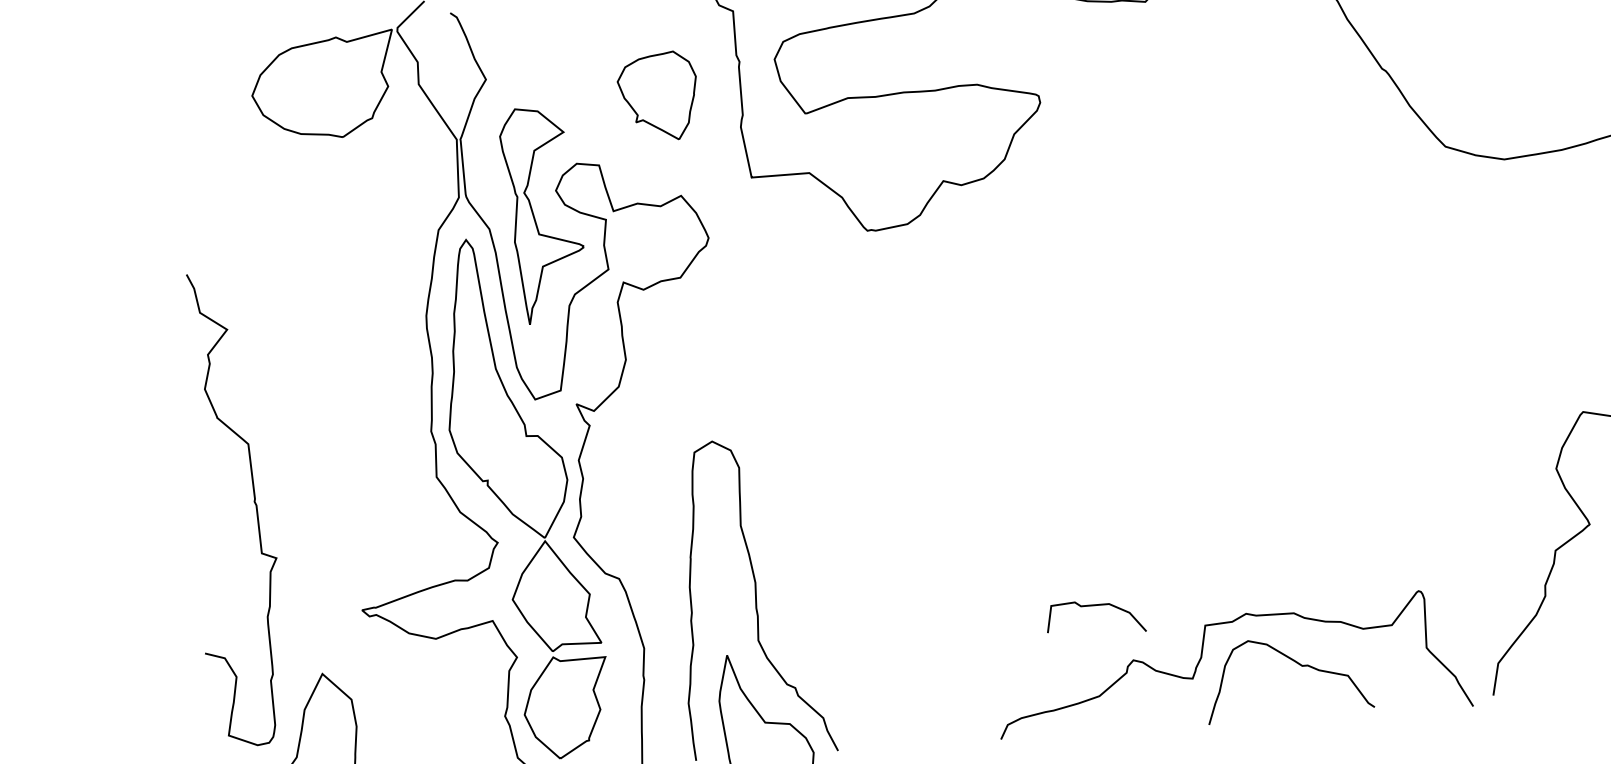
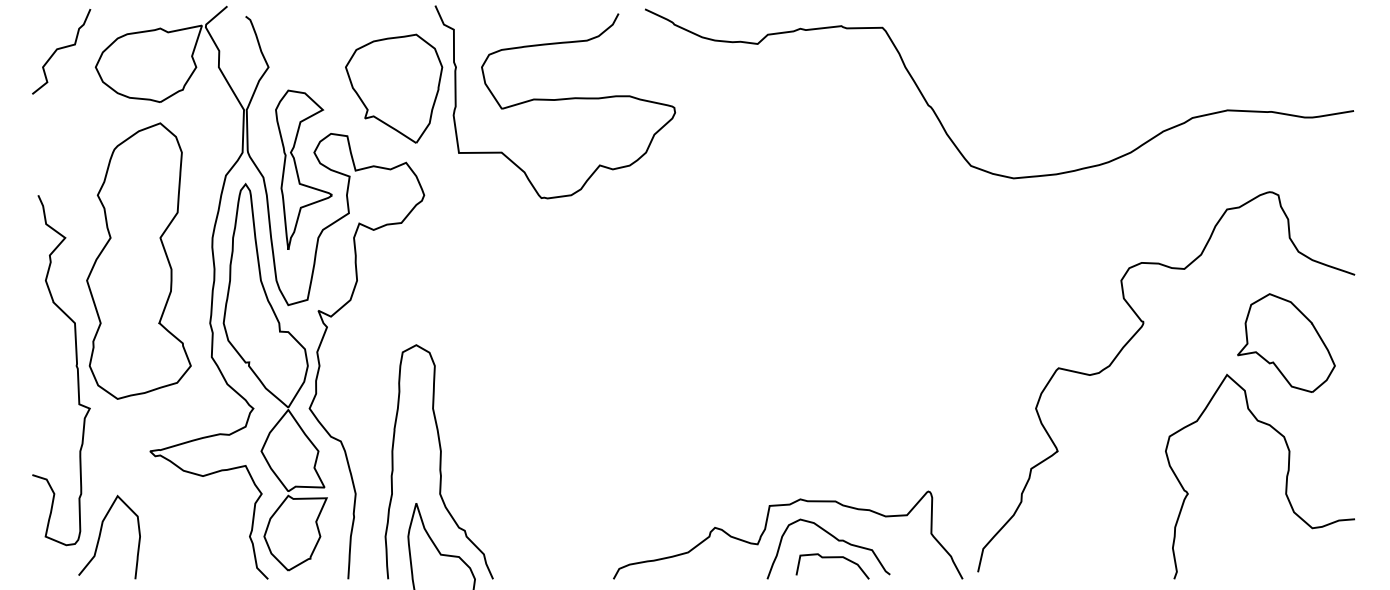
curve: (202, 75) -> (60, 49), added
part: (658, 96) -> (394, 88), size x1.67
part: (328, 353) -> (138, 260), added
curve: (1094, 606) -> (832, 558), moved

